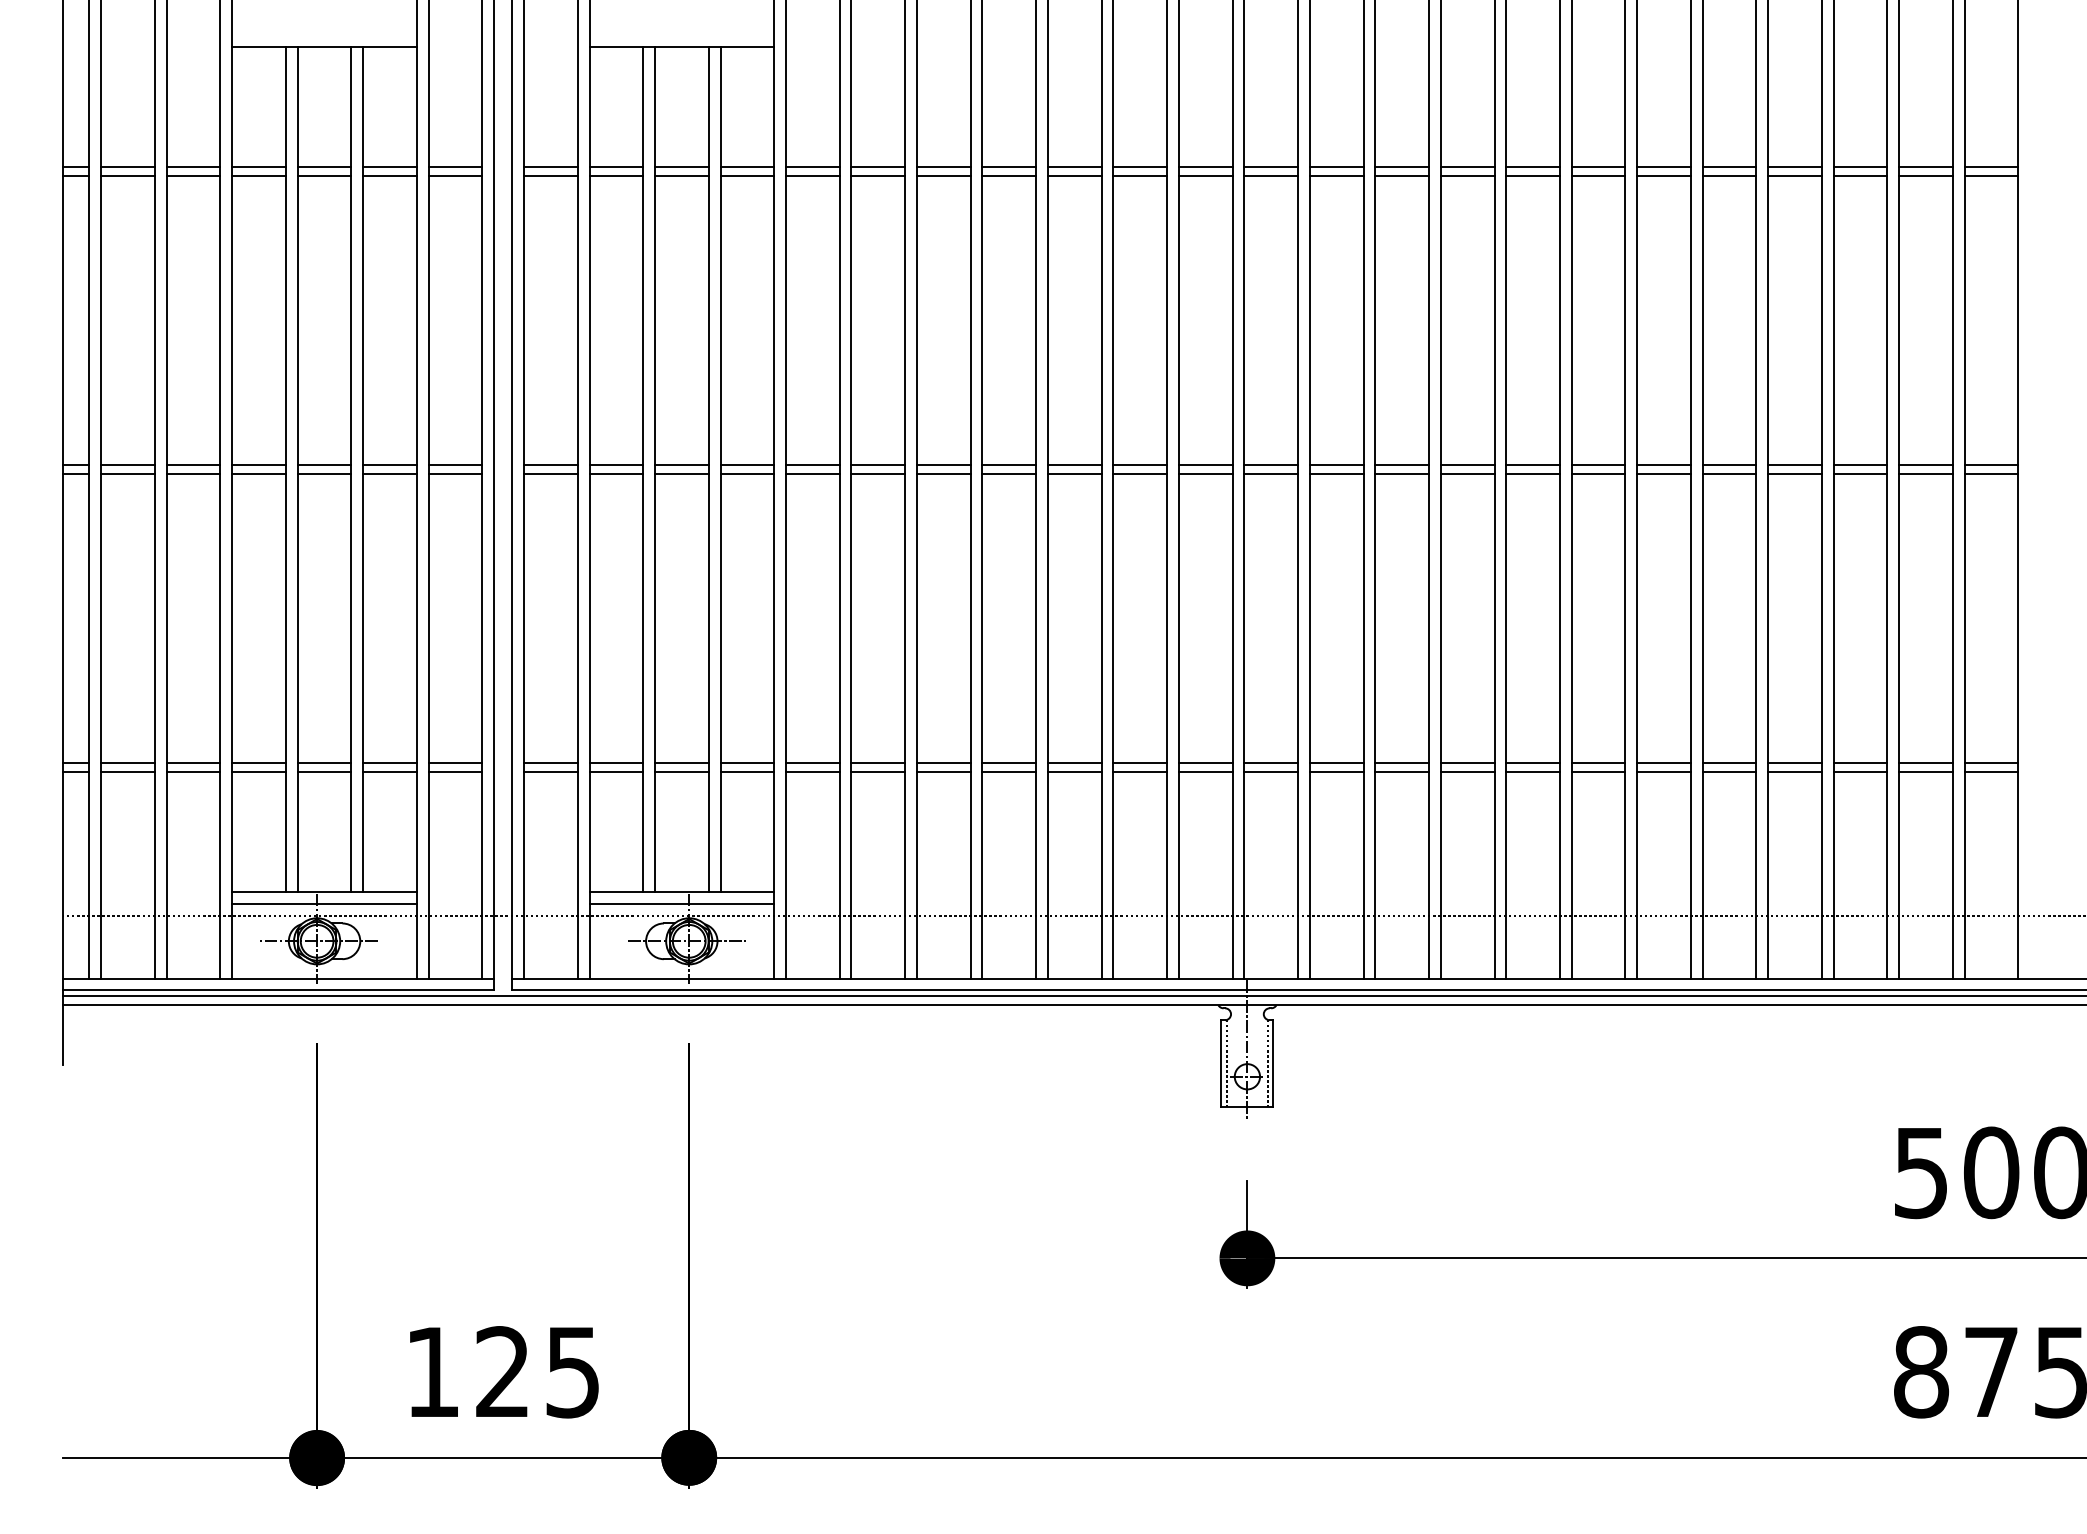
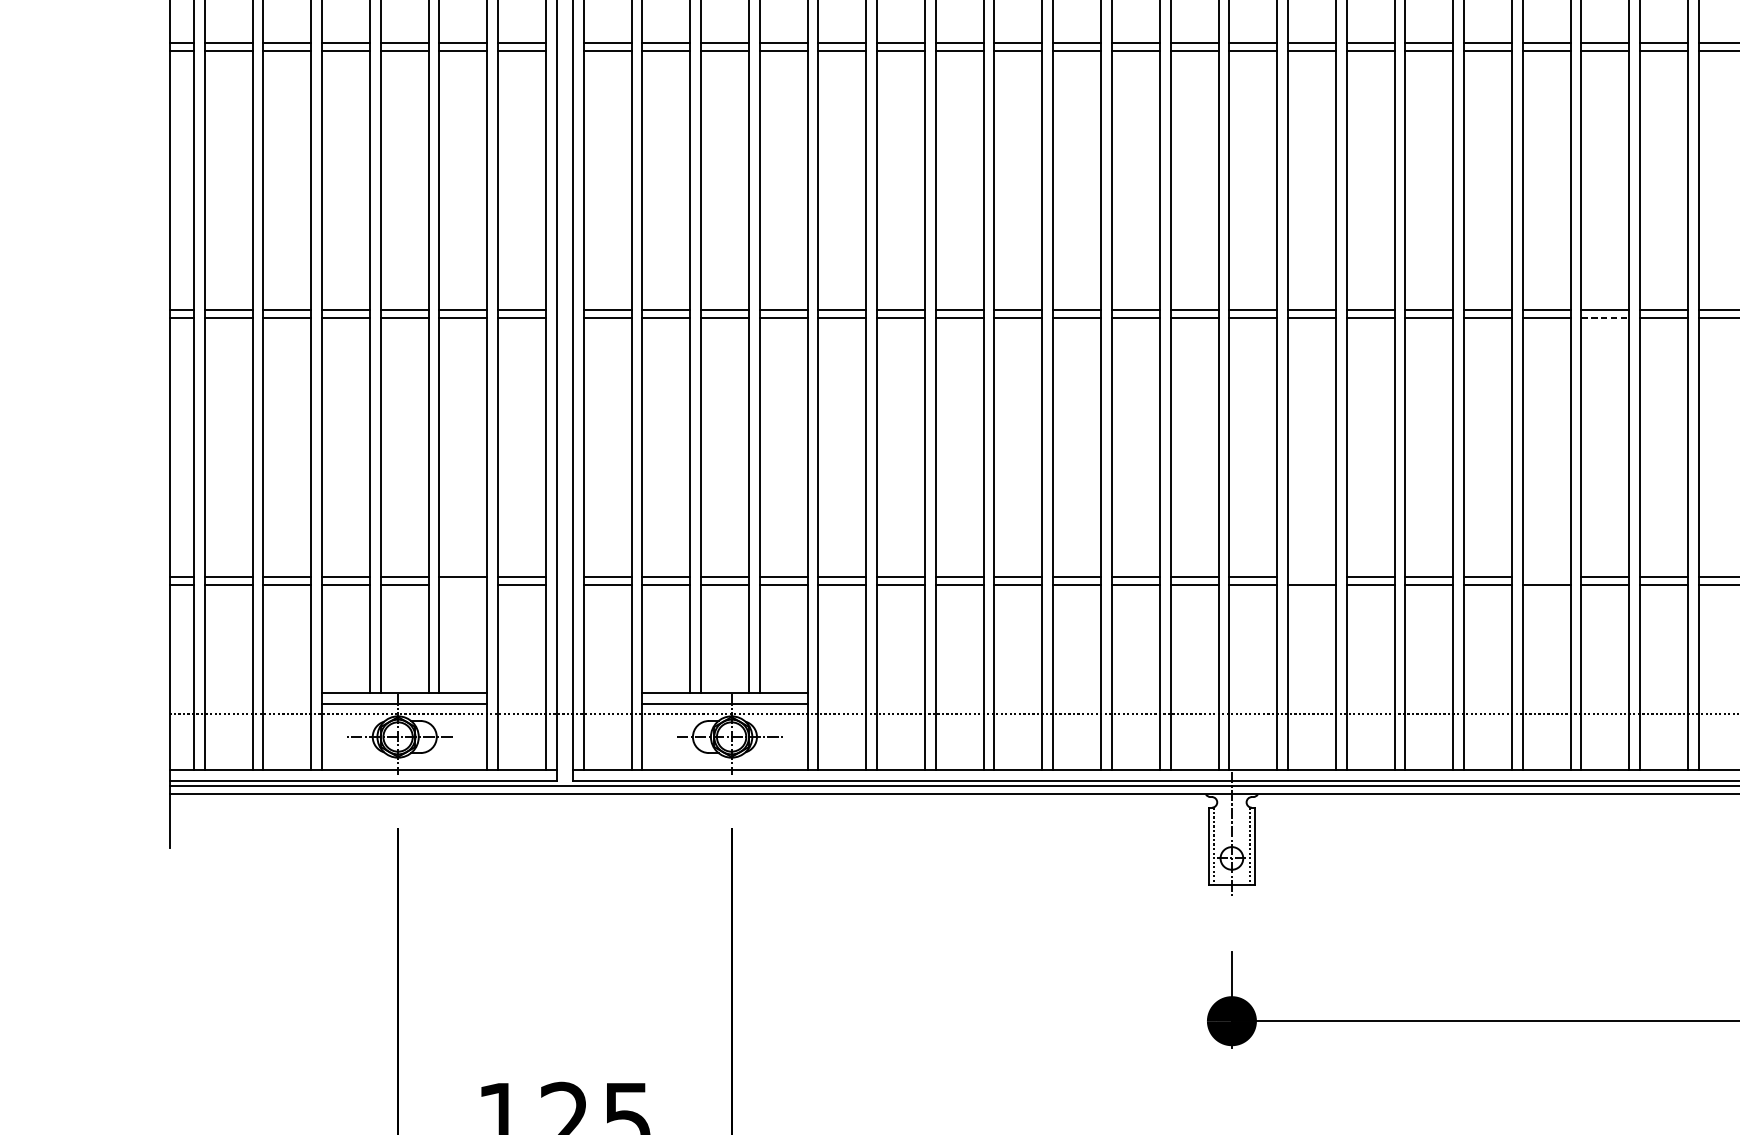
line: (1664, 473) -> (1605, 317), solid -> dashed
line: (1336, 762) -> (1311, 576), removed
line: (1598, 762) -> (1546, 576), removed
line: (389, 771) -> (462, 584), removed

